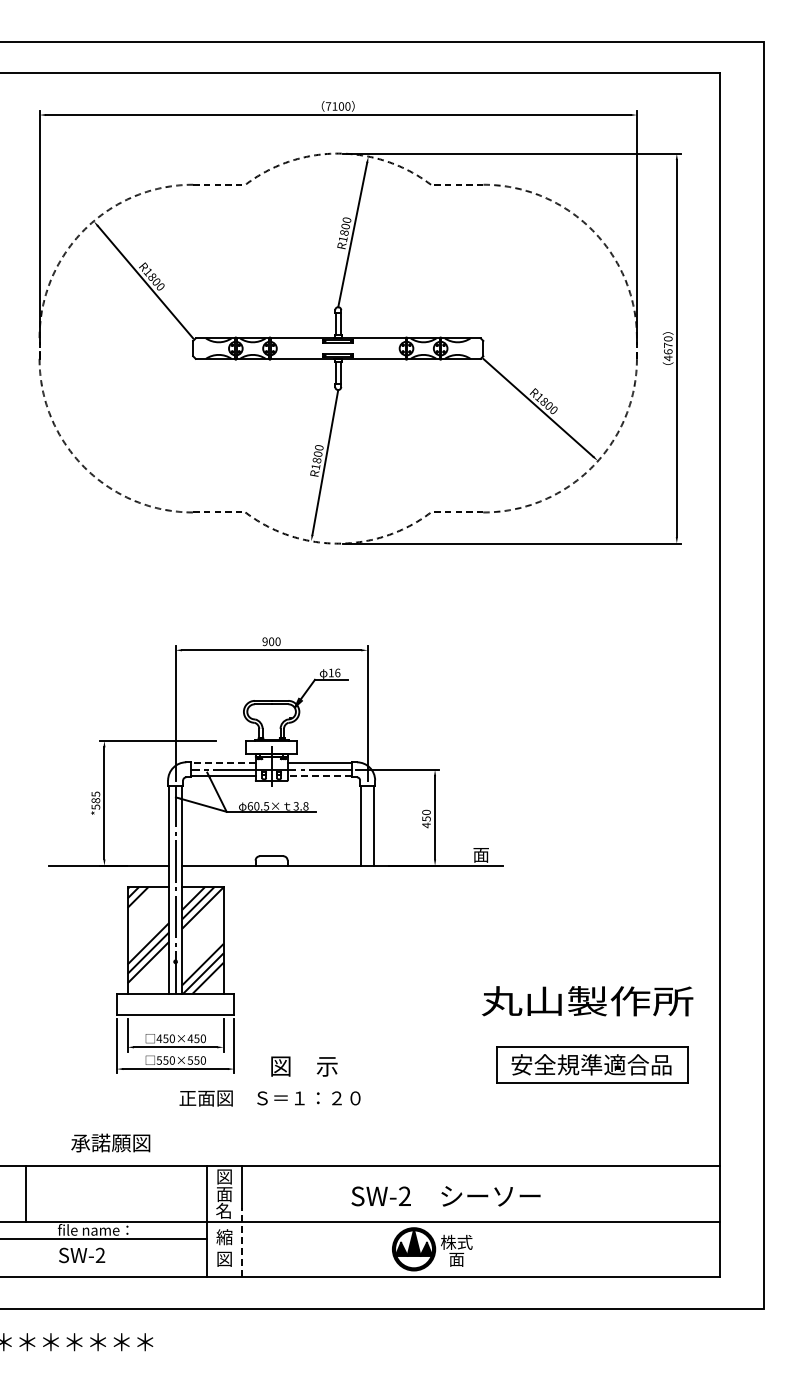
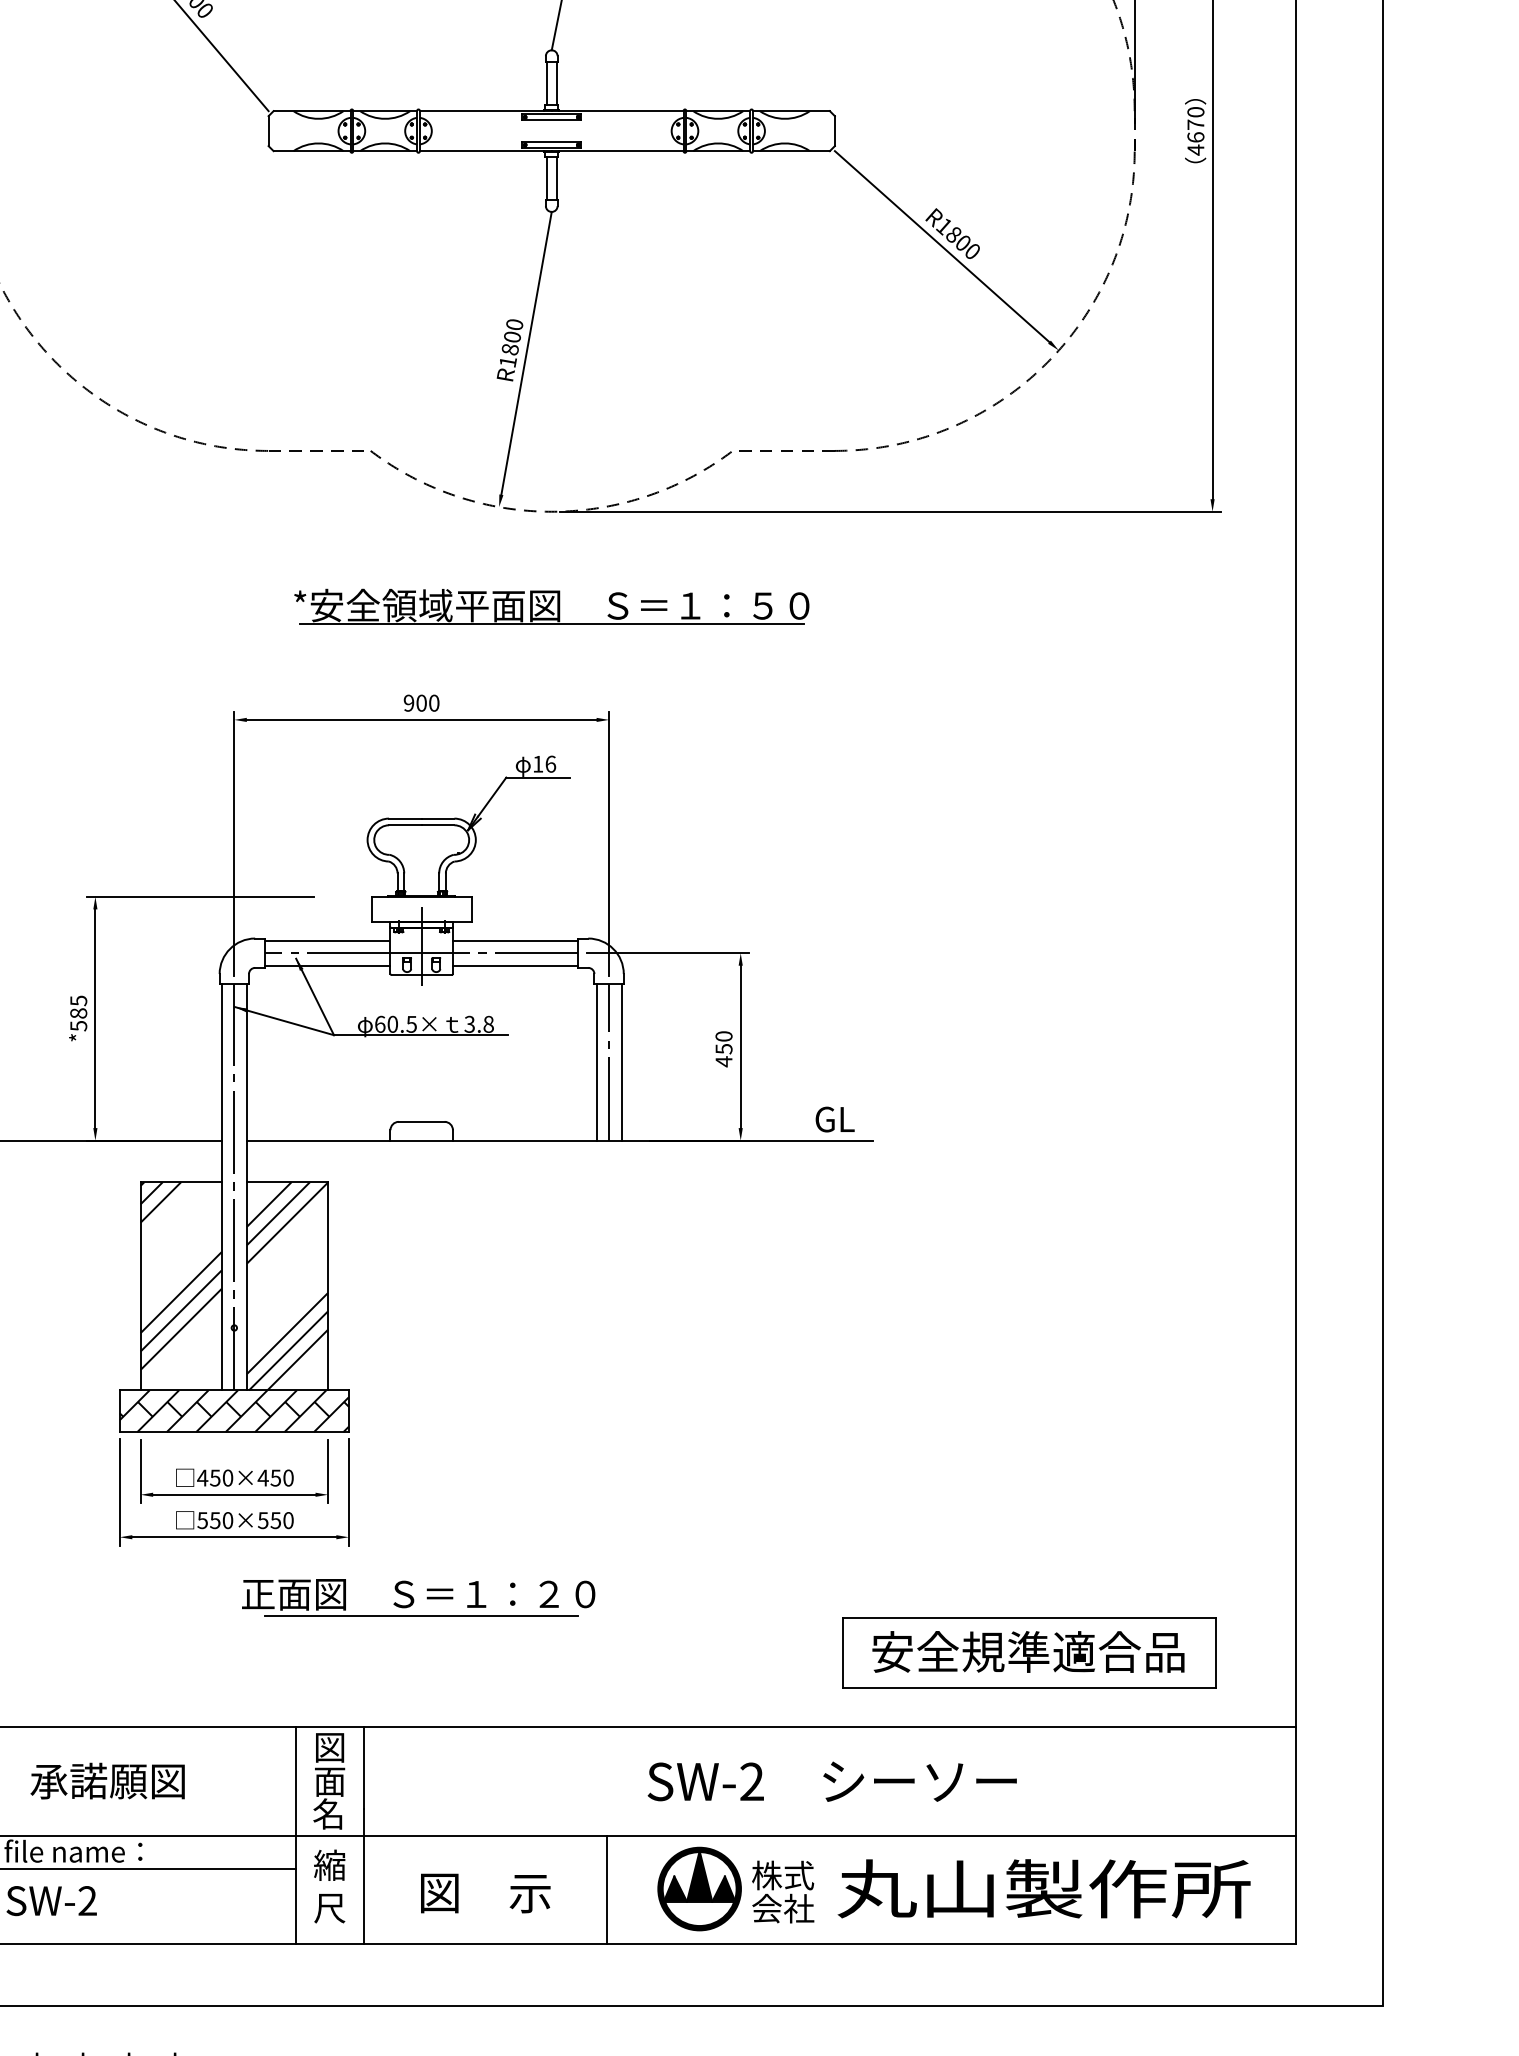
part: (338, 592) -> (552, 607), added
line: (223, 763) -> (327, 940), dashed -> solid
line: (319, 776) -> (515, 966), dashed -> solid
line: (367, 825) -> (608, 1061), added
text: (483, 855) -> (835, 1120), 面 -> GL
text: (587, 1001) -> (1044, 1889), moved
hatch: (175, 1004) -> (234, 1411), added
part: (592, 1064) -> (1030, 1651), moved
text: (304, 1066) -> (485, 1893), moved
line: (271, 1109) -> (421, 1616), added
text: (110, 1142) -> (107, 1780), moved
text: (445, 1196) -> (831, 1782), moved
line: (241, 1242) -> (362, 1875), dashed -> solid
line: (366, 1249) -> (606, 1889), added
text: (224, 1258) -> (329, 1906), 図 -> 尺
text: (456, 1258) -> (782, 1906), 面 -> 会社

